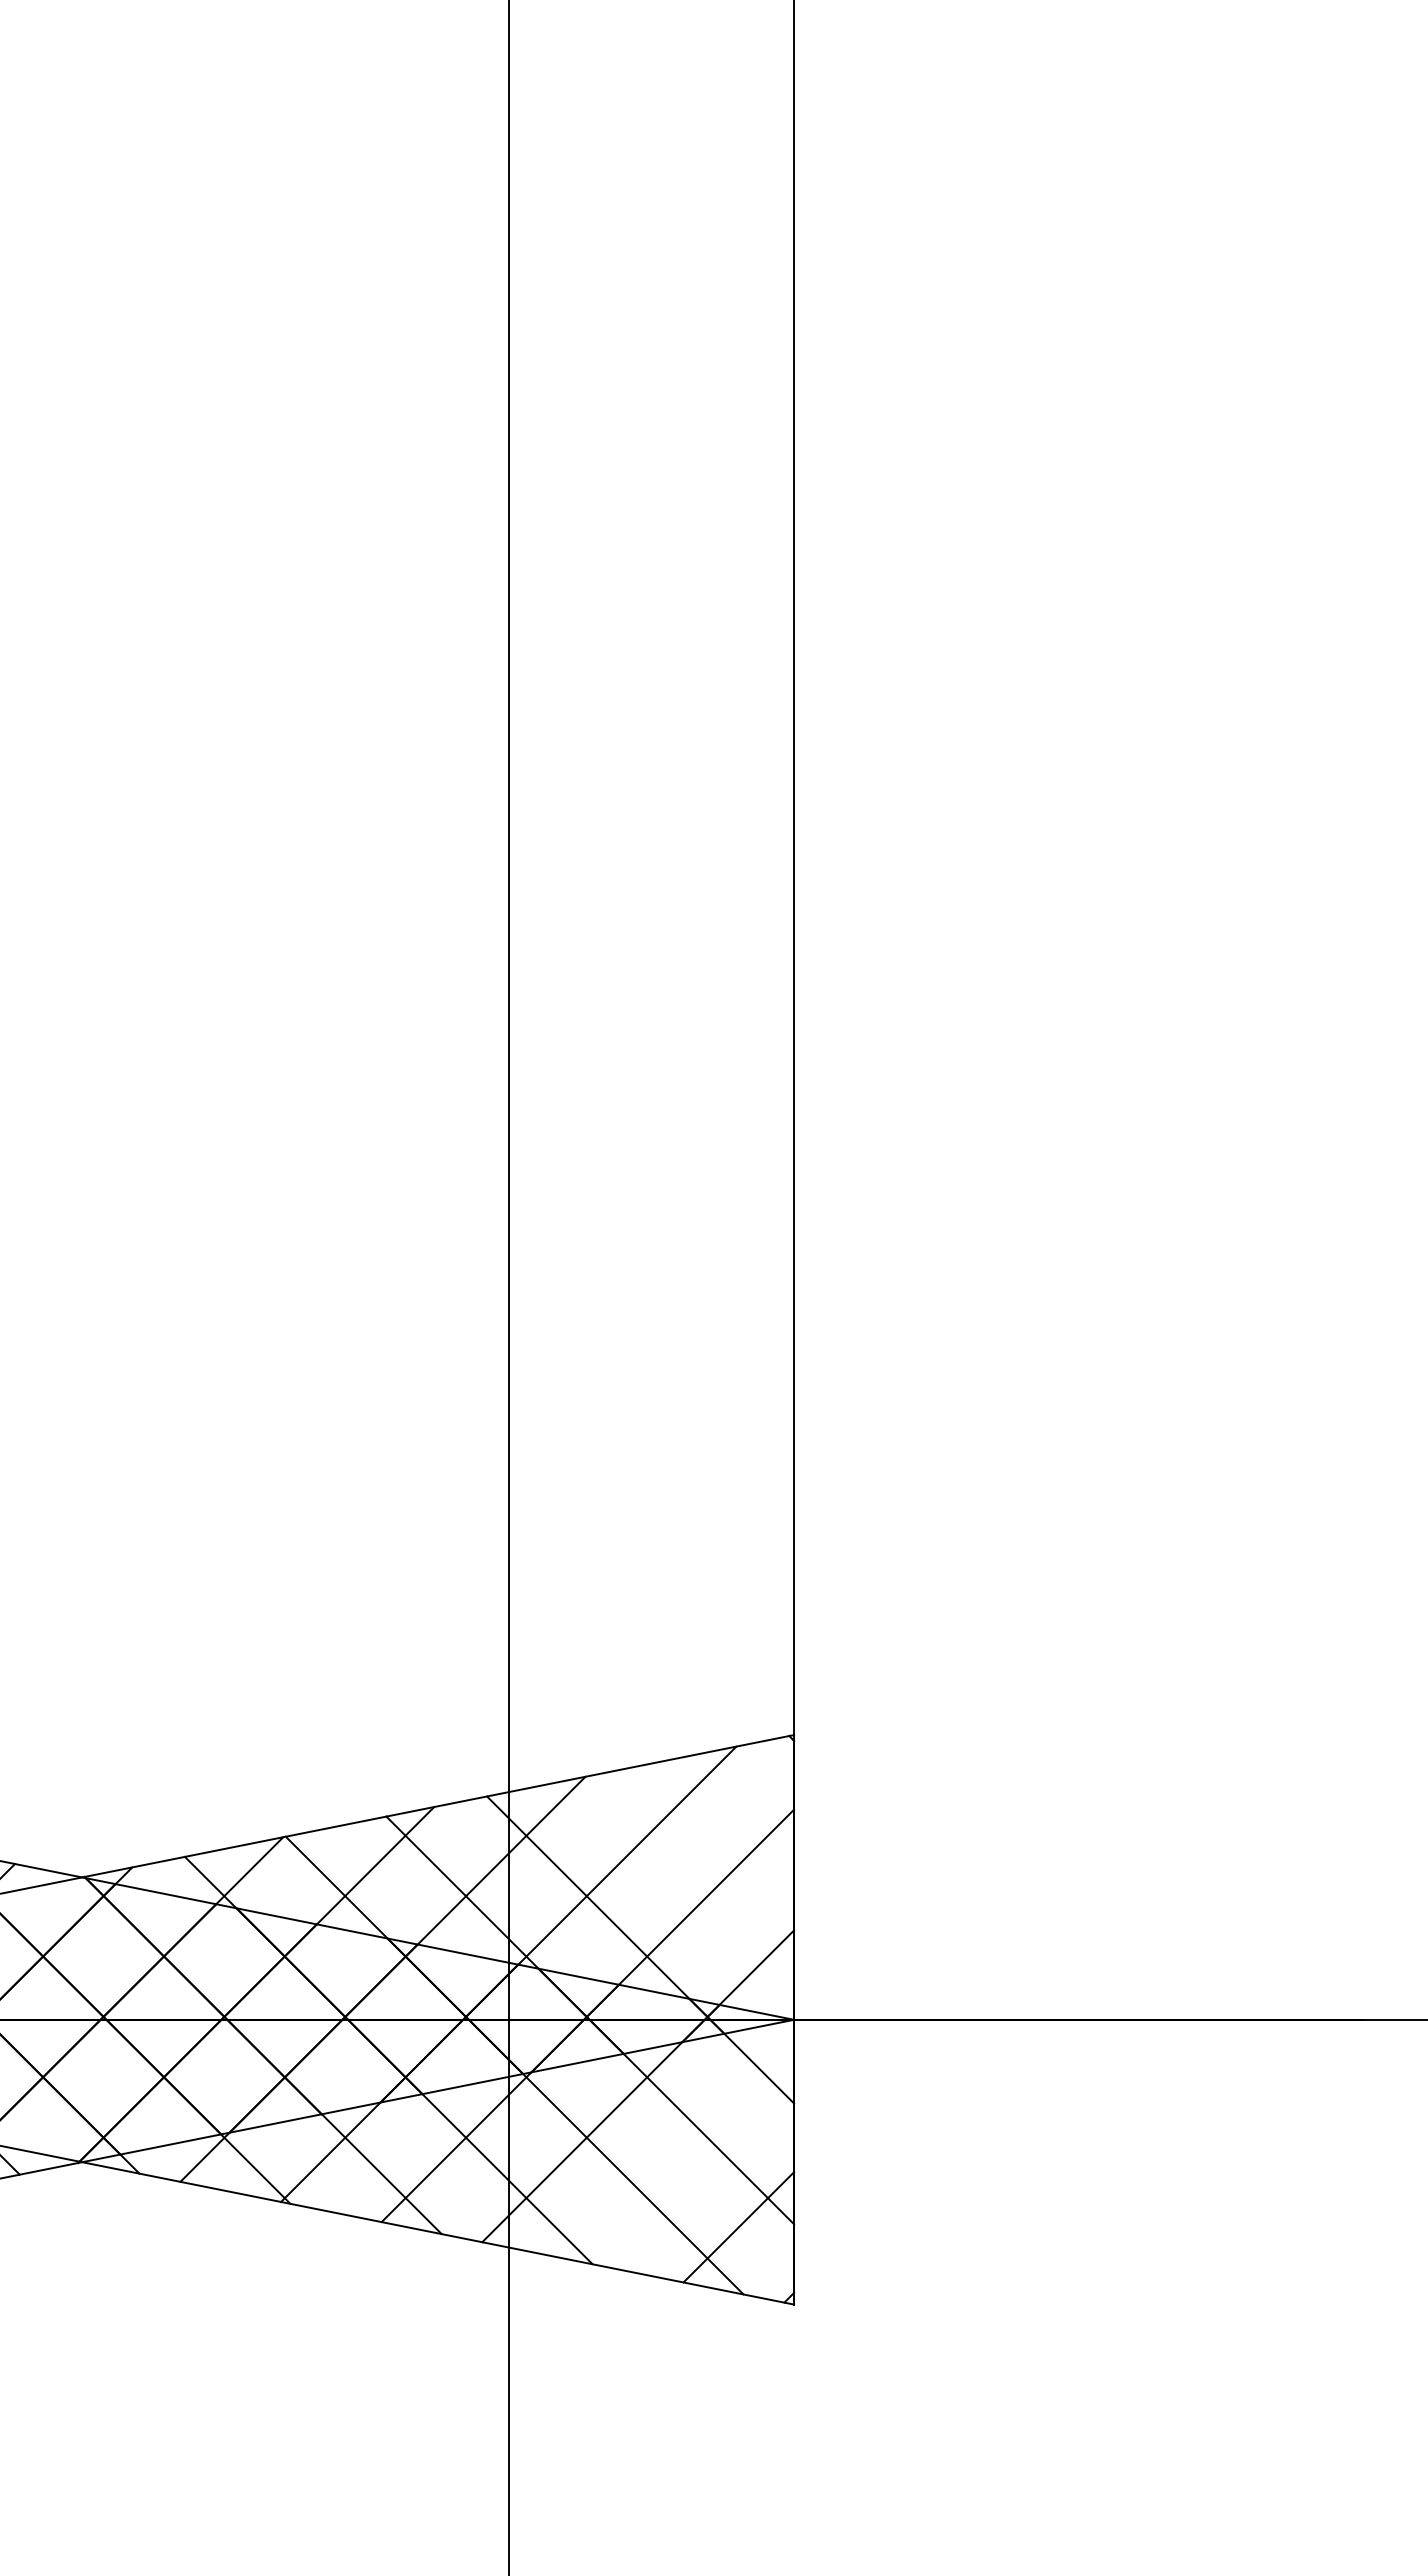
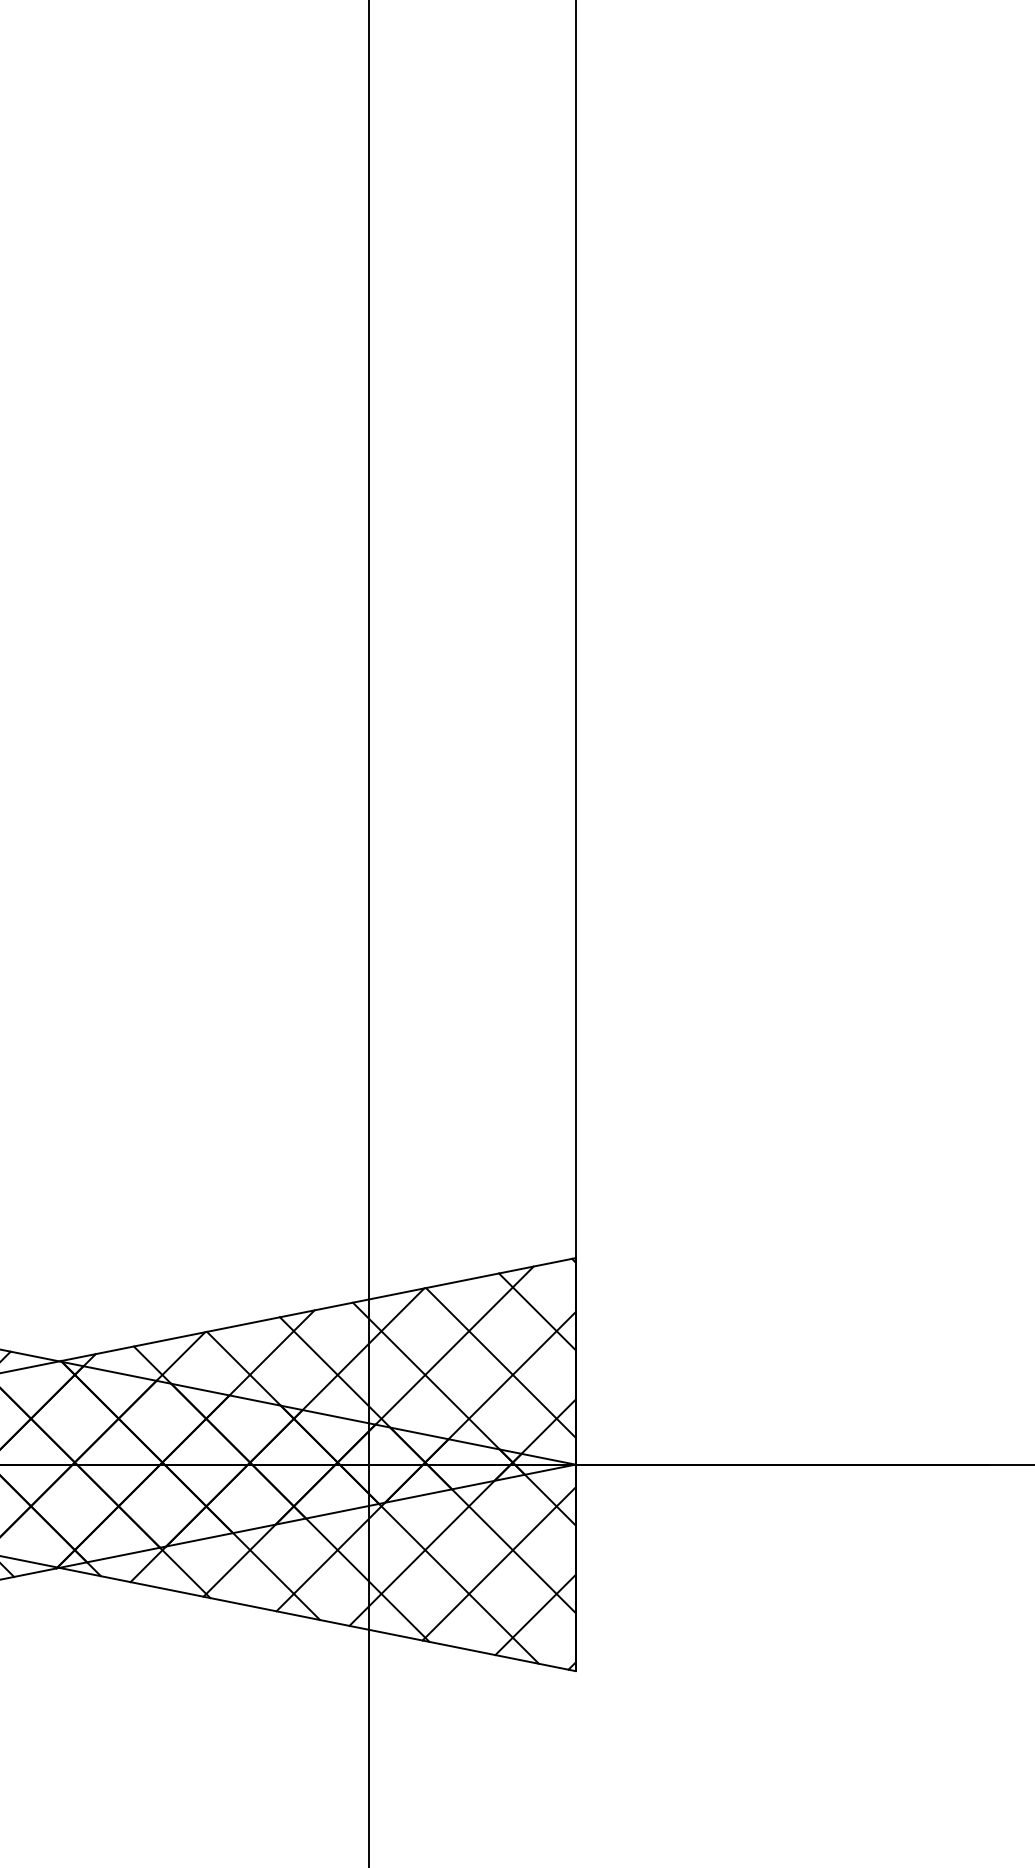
line: (741, 1808) -> (537, 1311), added
line: (690, 1879) -> (500, 1362), added
line: (688, 2156) -> (499, 1563), added

